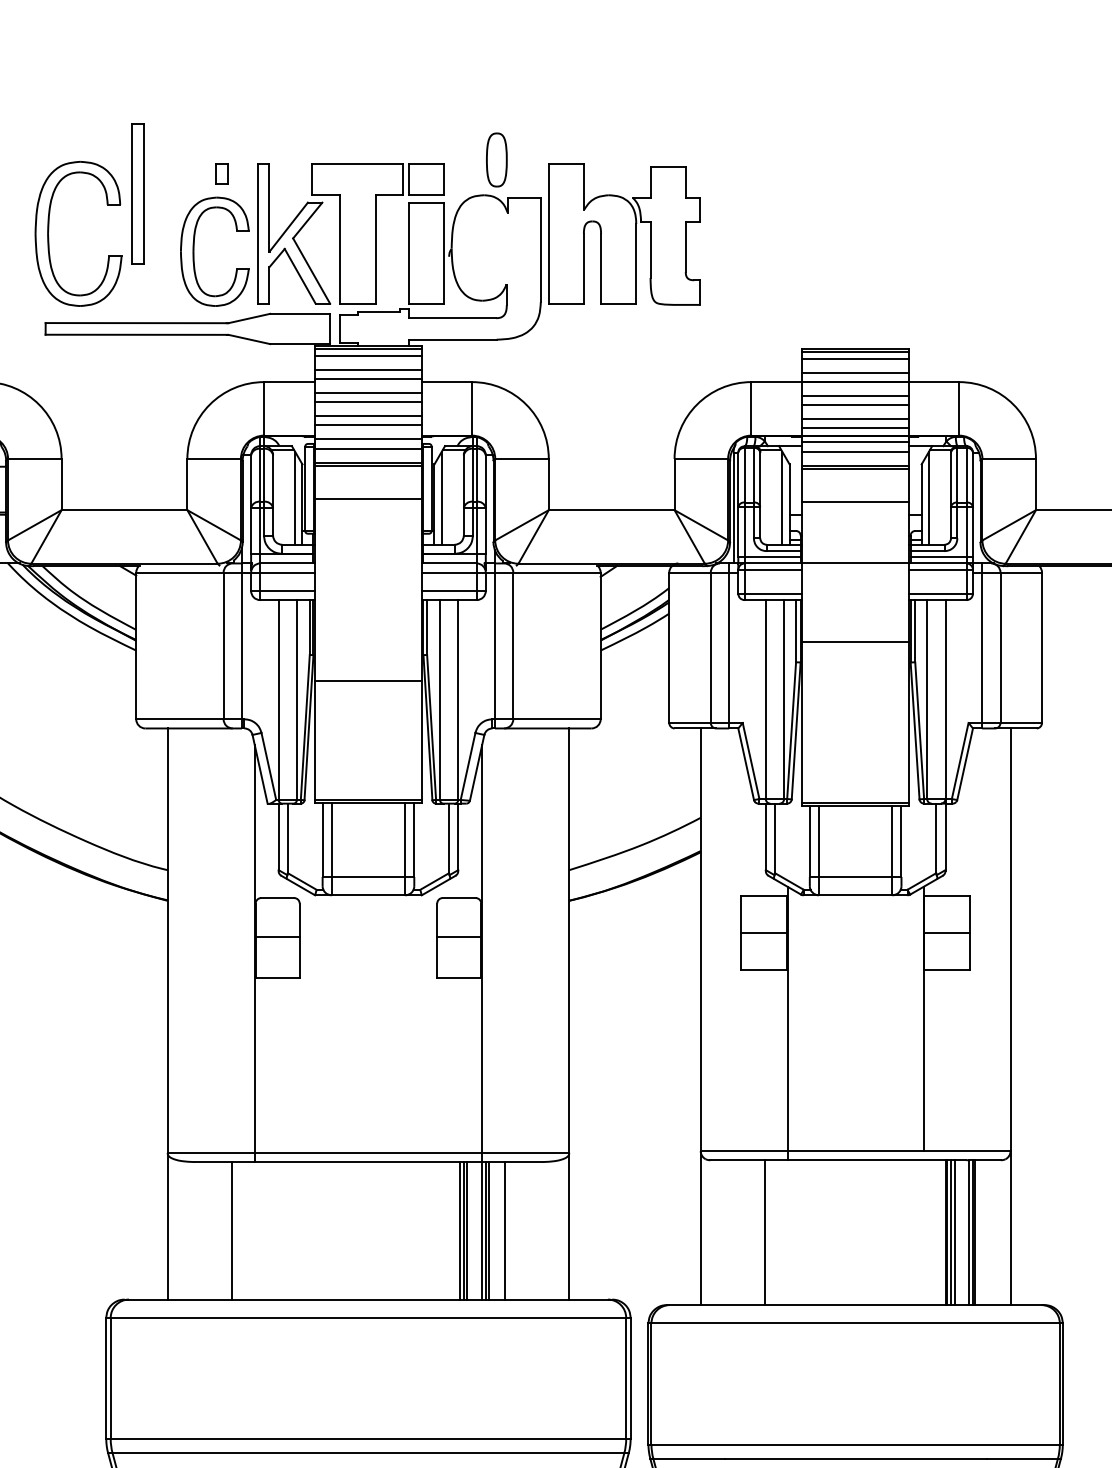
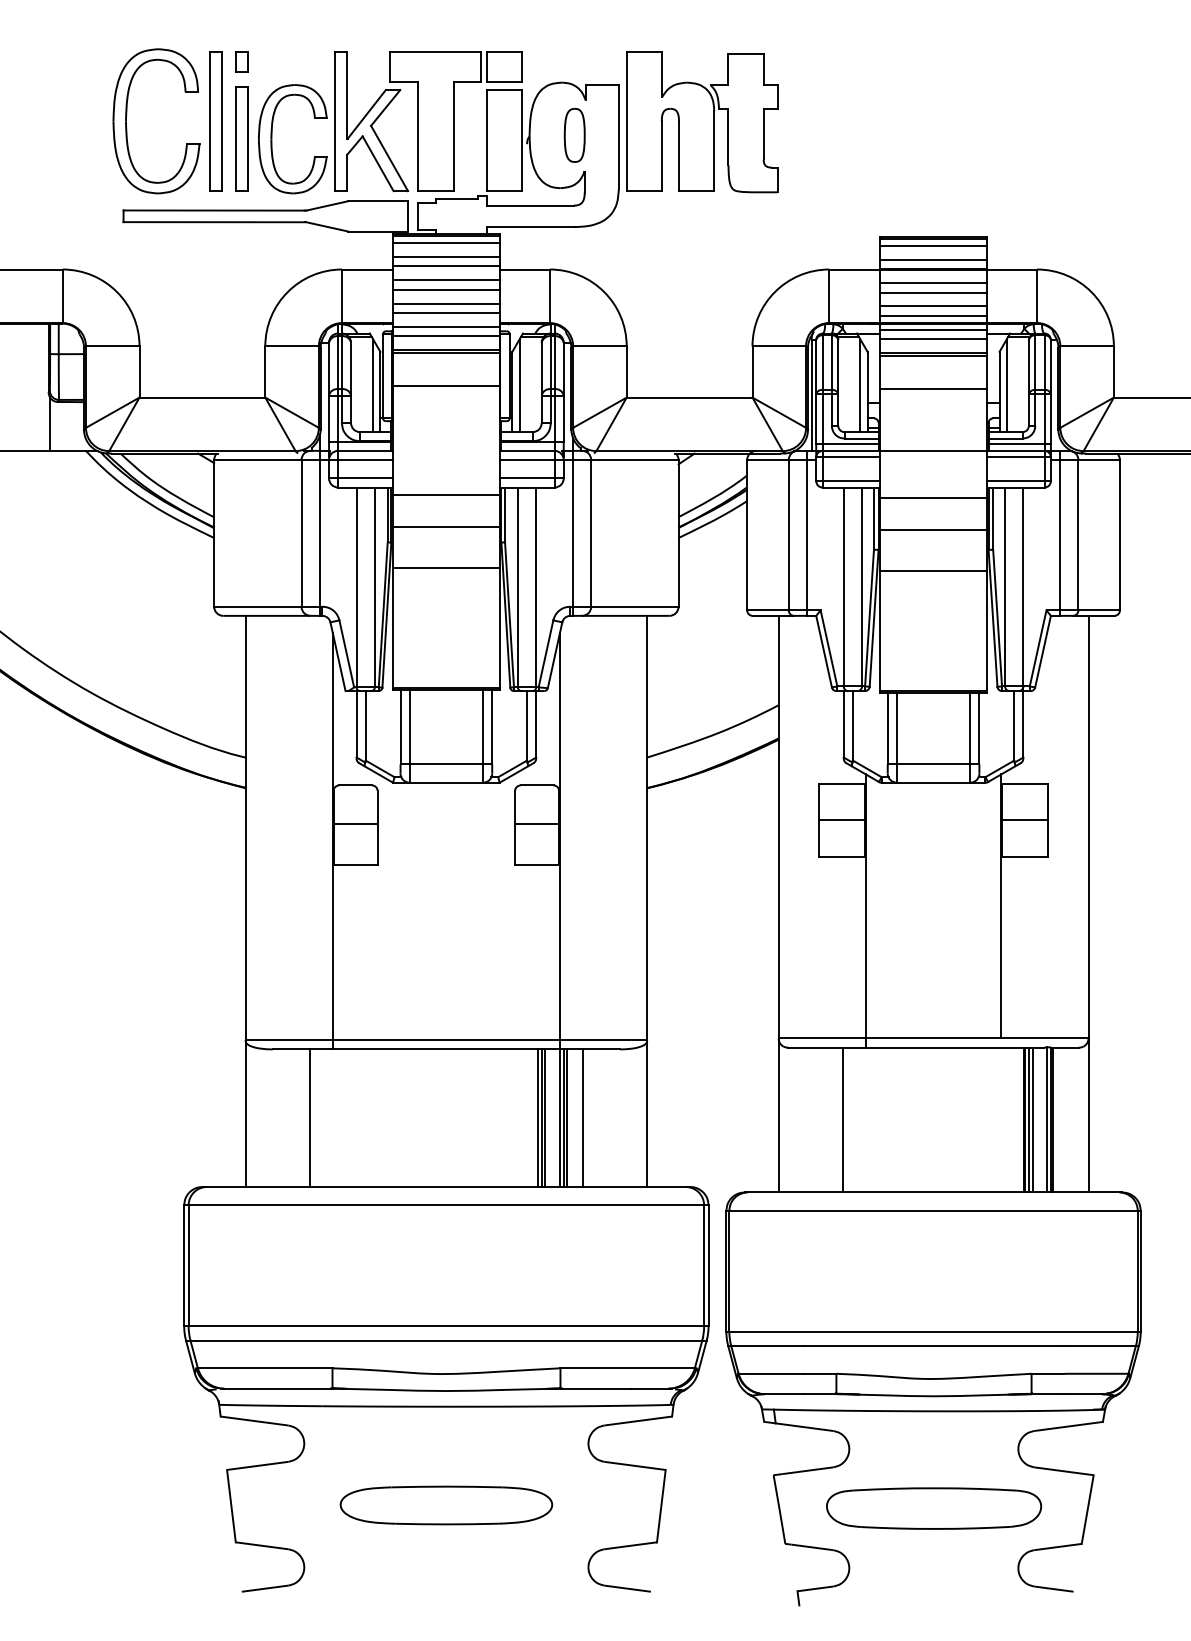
part: (496, 160) -> (574, 135), moved
part: (221, 174) -> (241, 61), moved
part: (137, 194) -> (215, 121), moved
part: (163, 251) -> (241, 138), added
line: (367, 608) -> (445, 495), added
line: (855, 611) -> (933, 498), added
line: (367, 639) -> (445, 526), added
line: (855, 683) -> (933, 570), added

